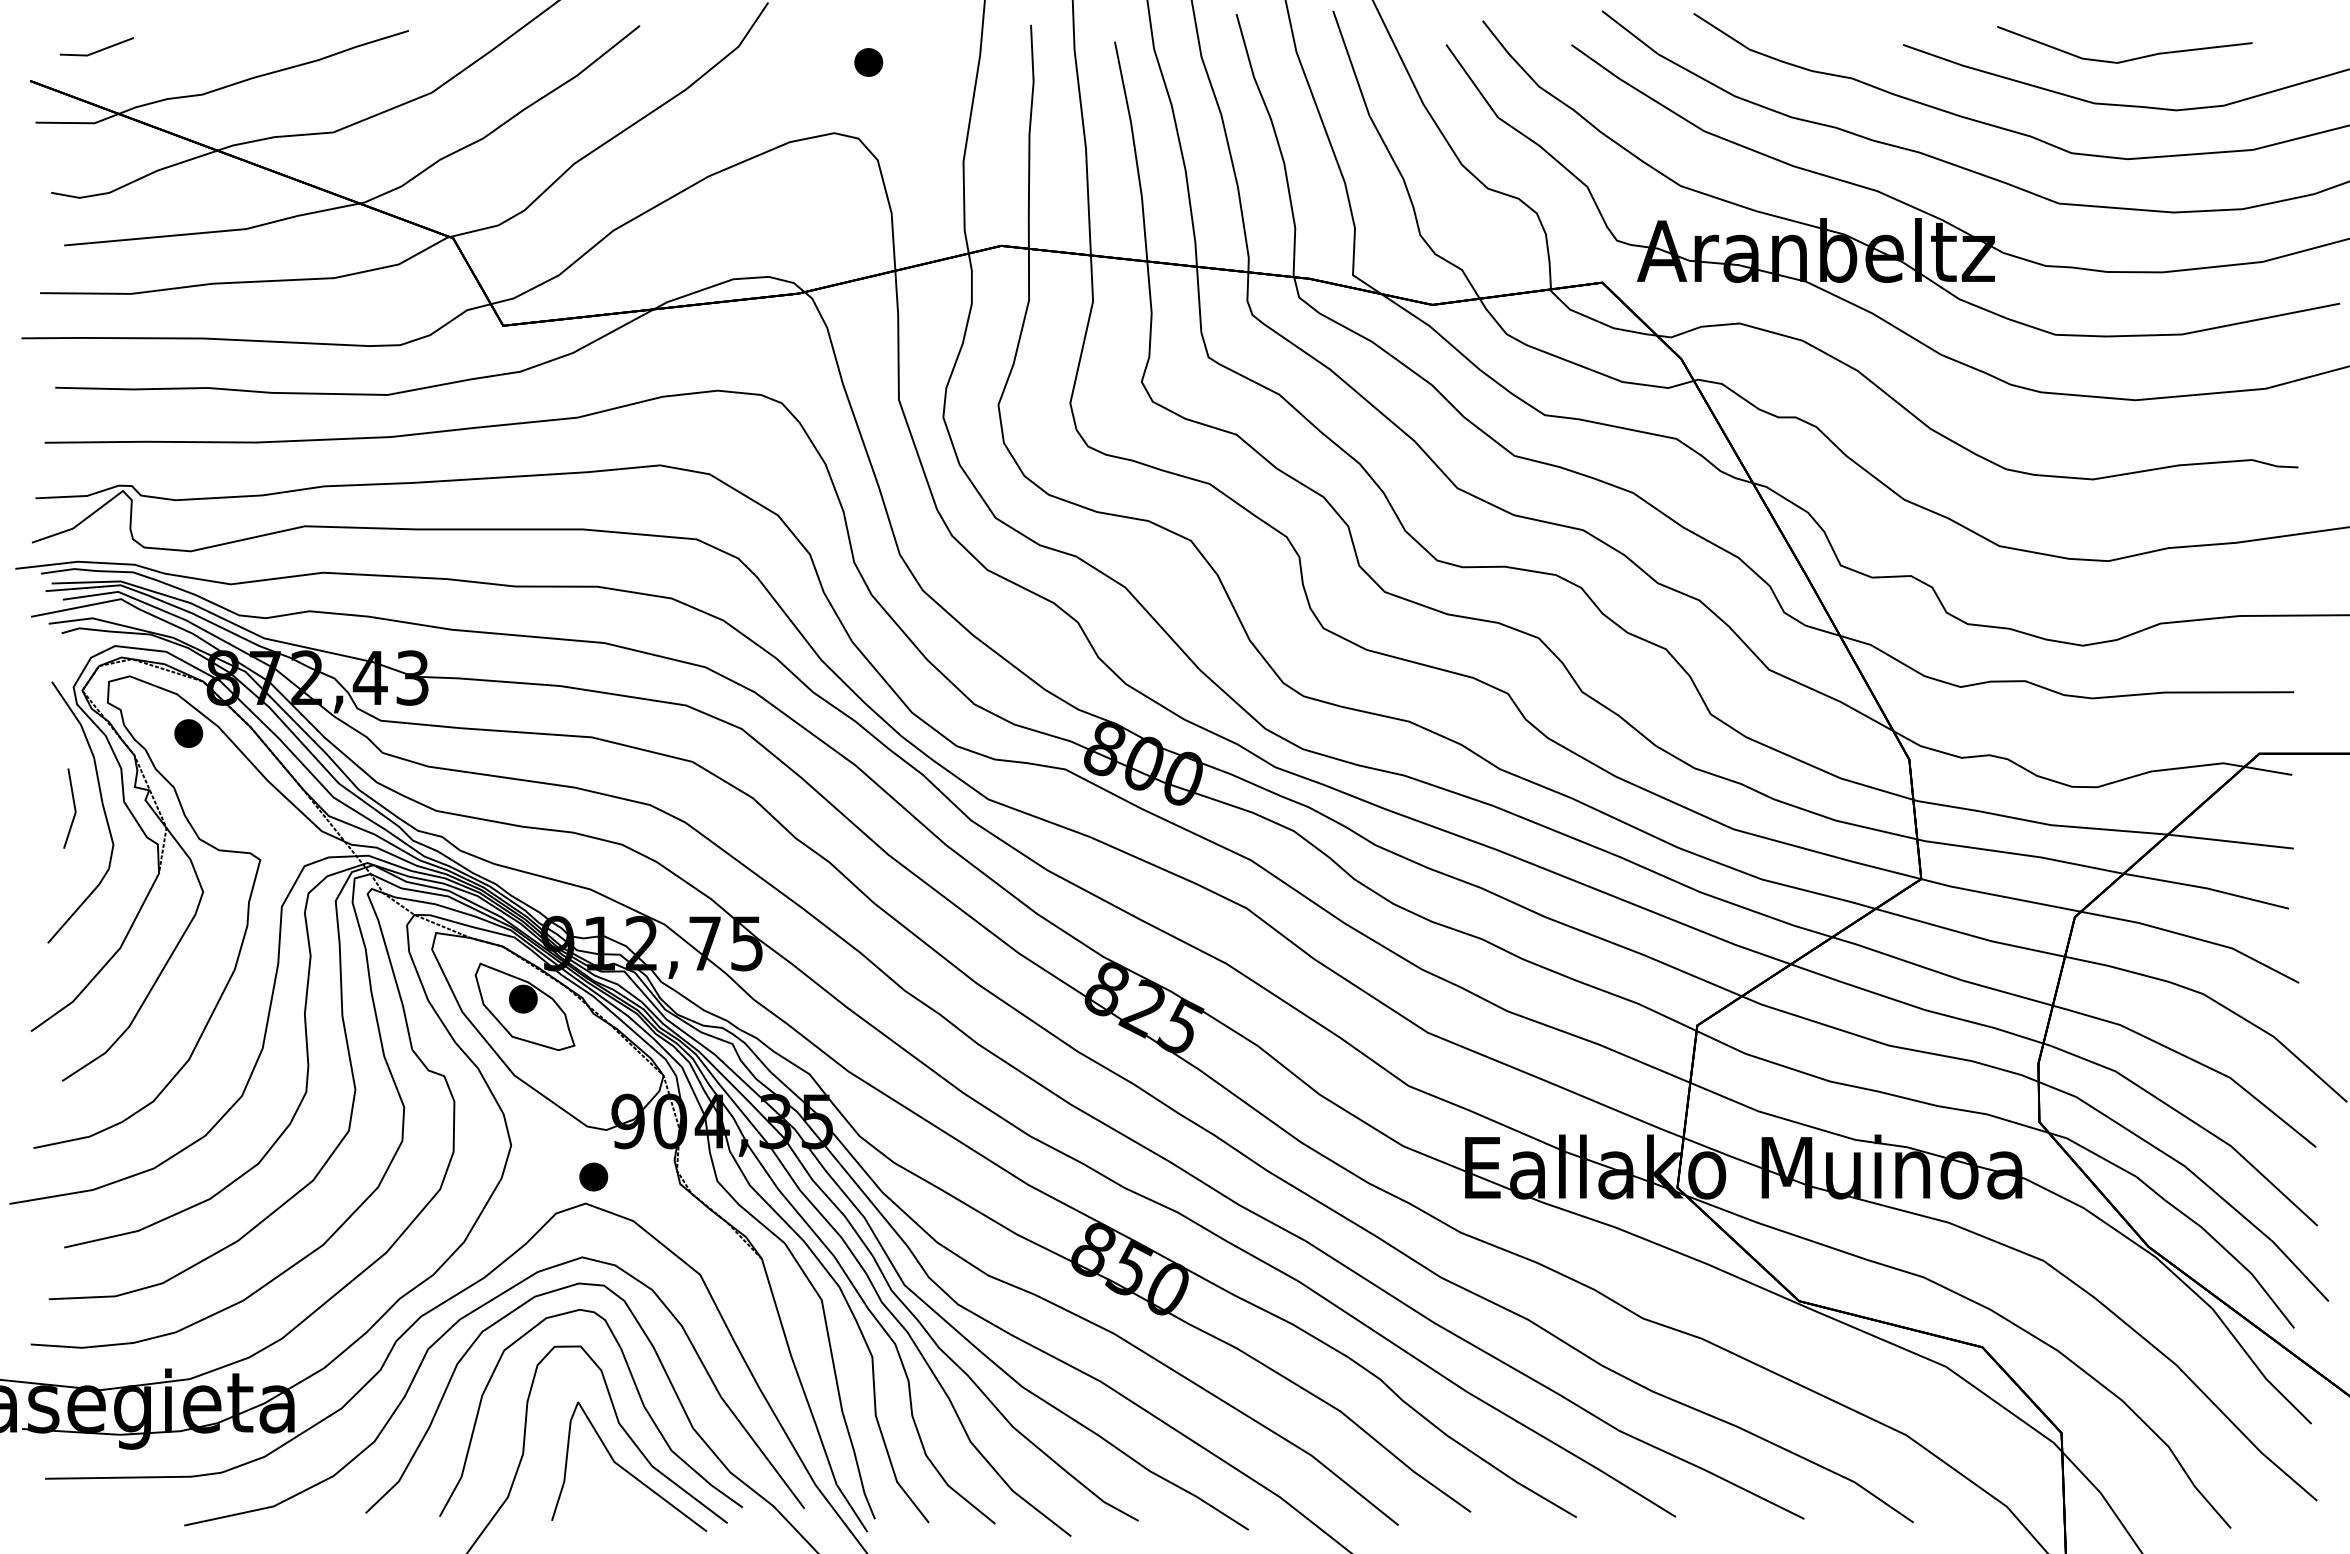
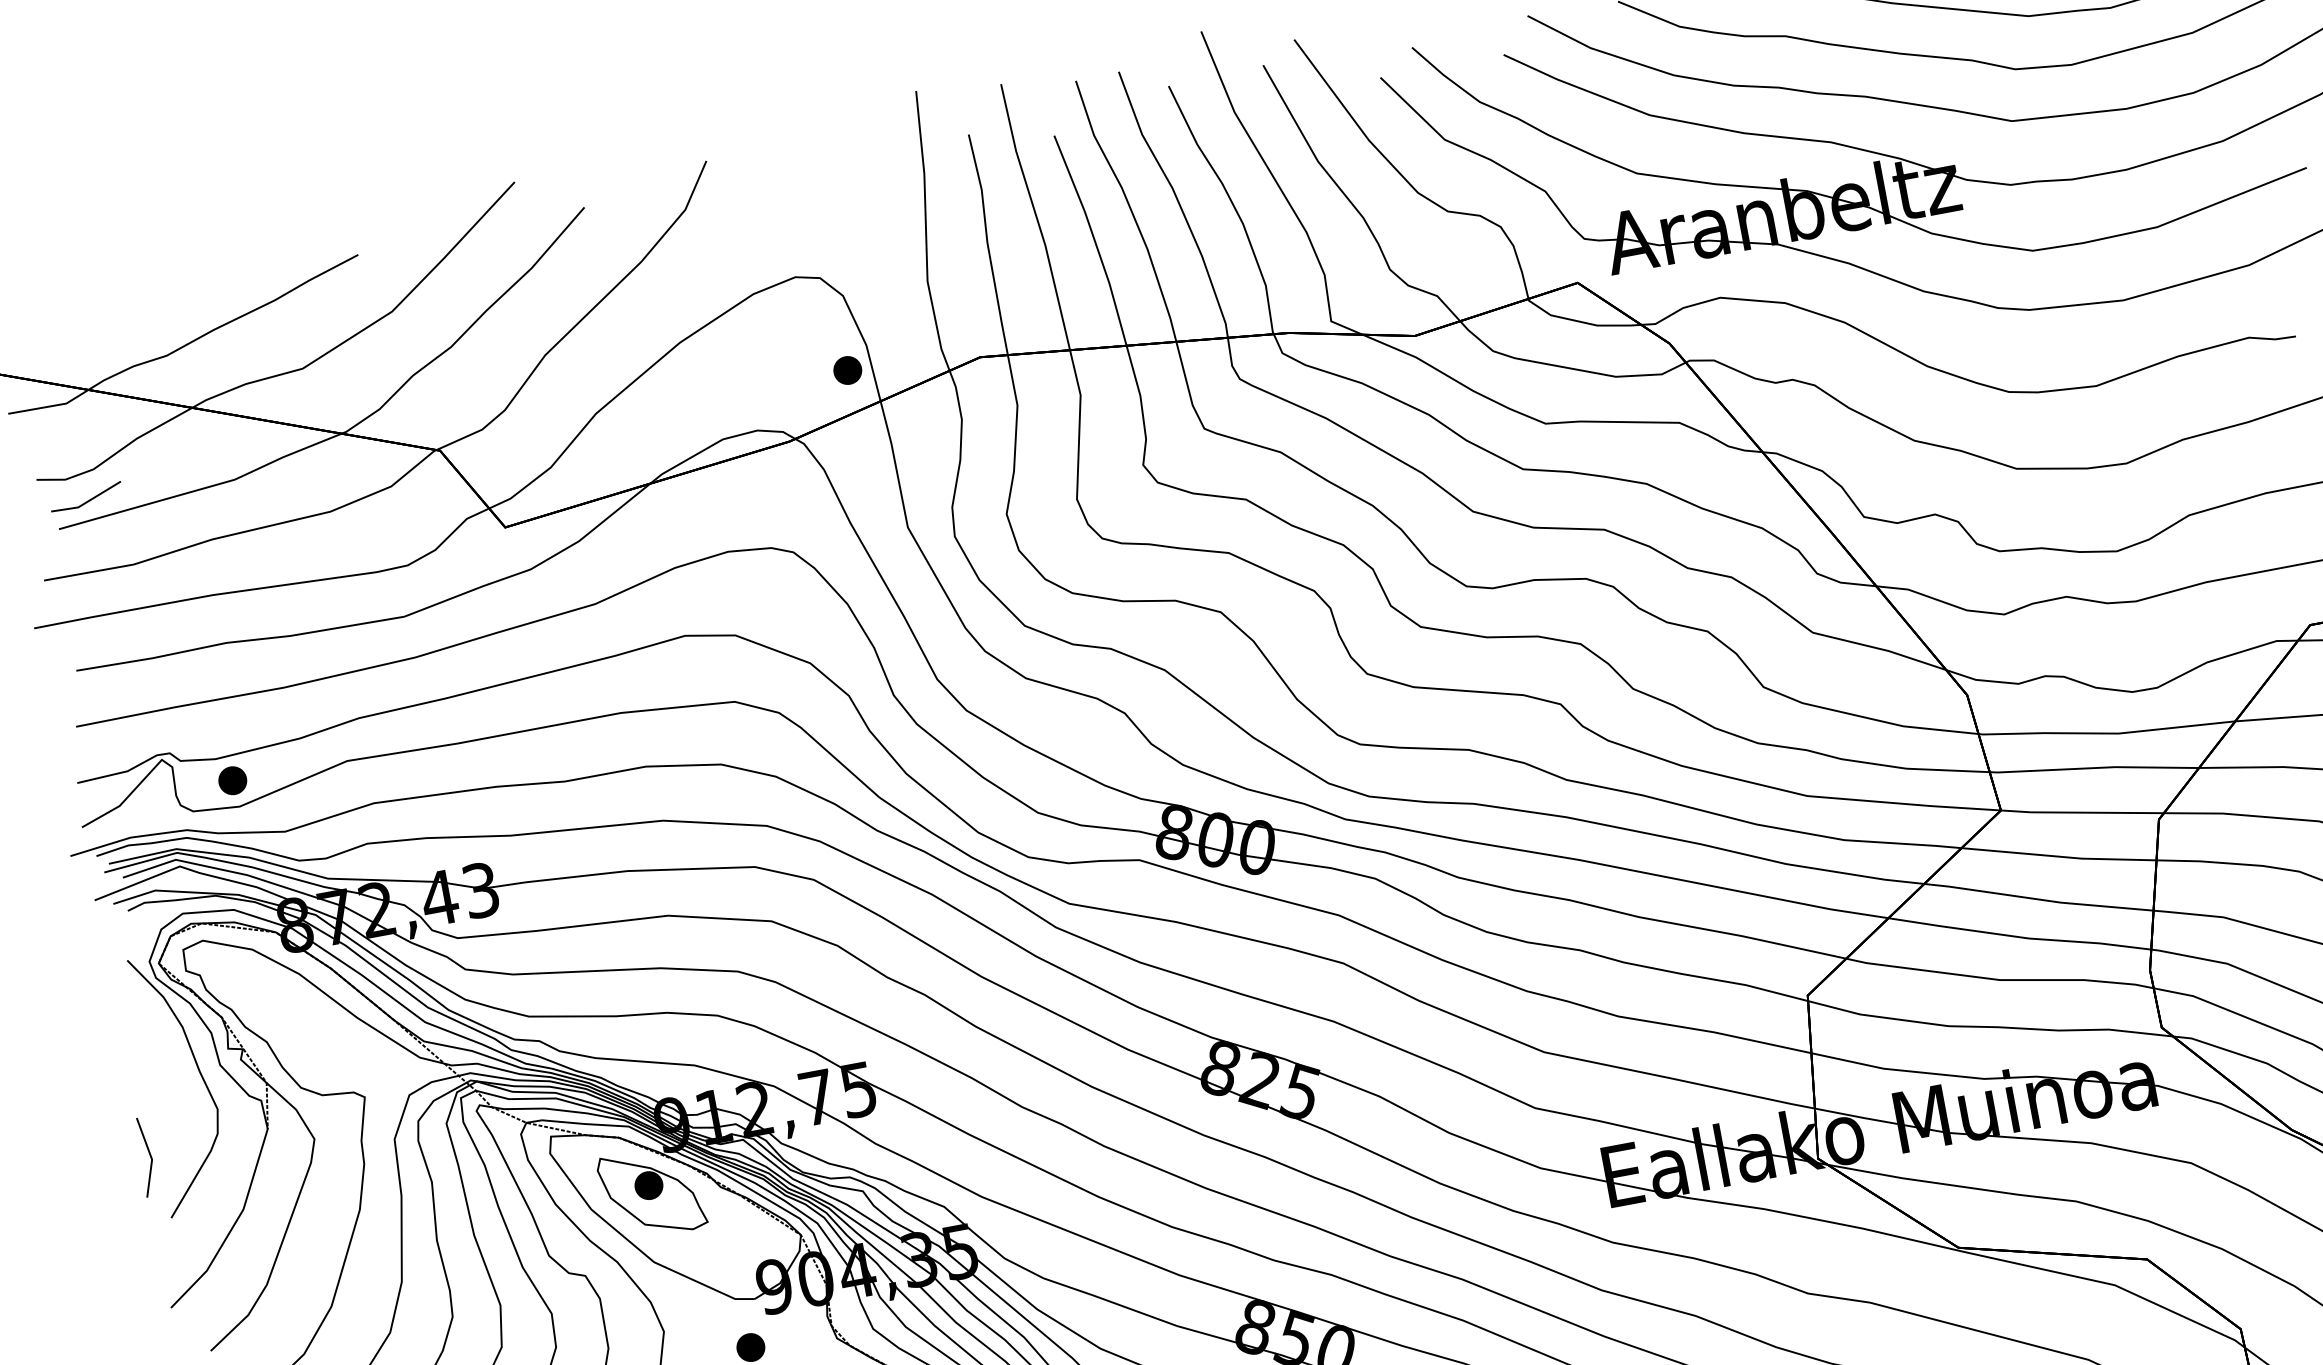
line: (97, 50) -> (87, 500), moved
part: (868, 62) -> (847, 370), moved
part: (188, 733) -> (232, 780), moved
line: (73, 806) -> (148, 1154), moved

